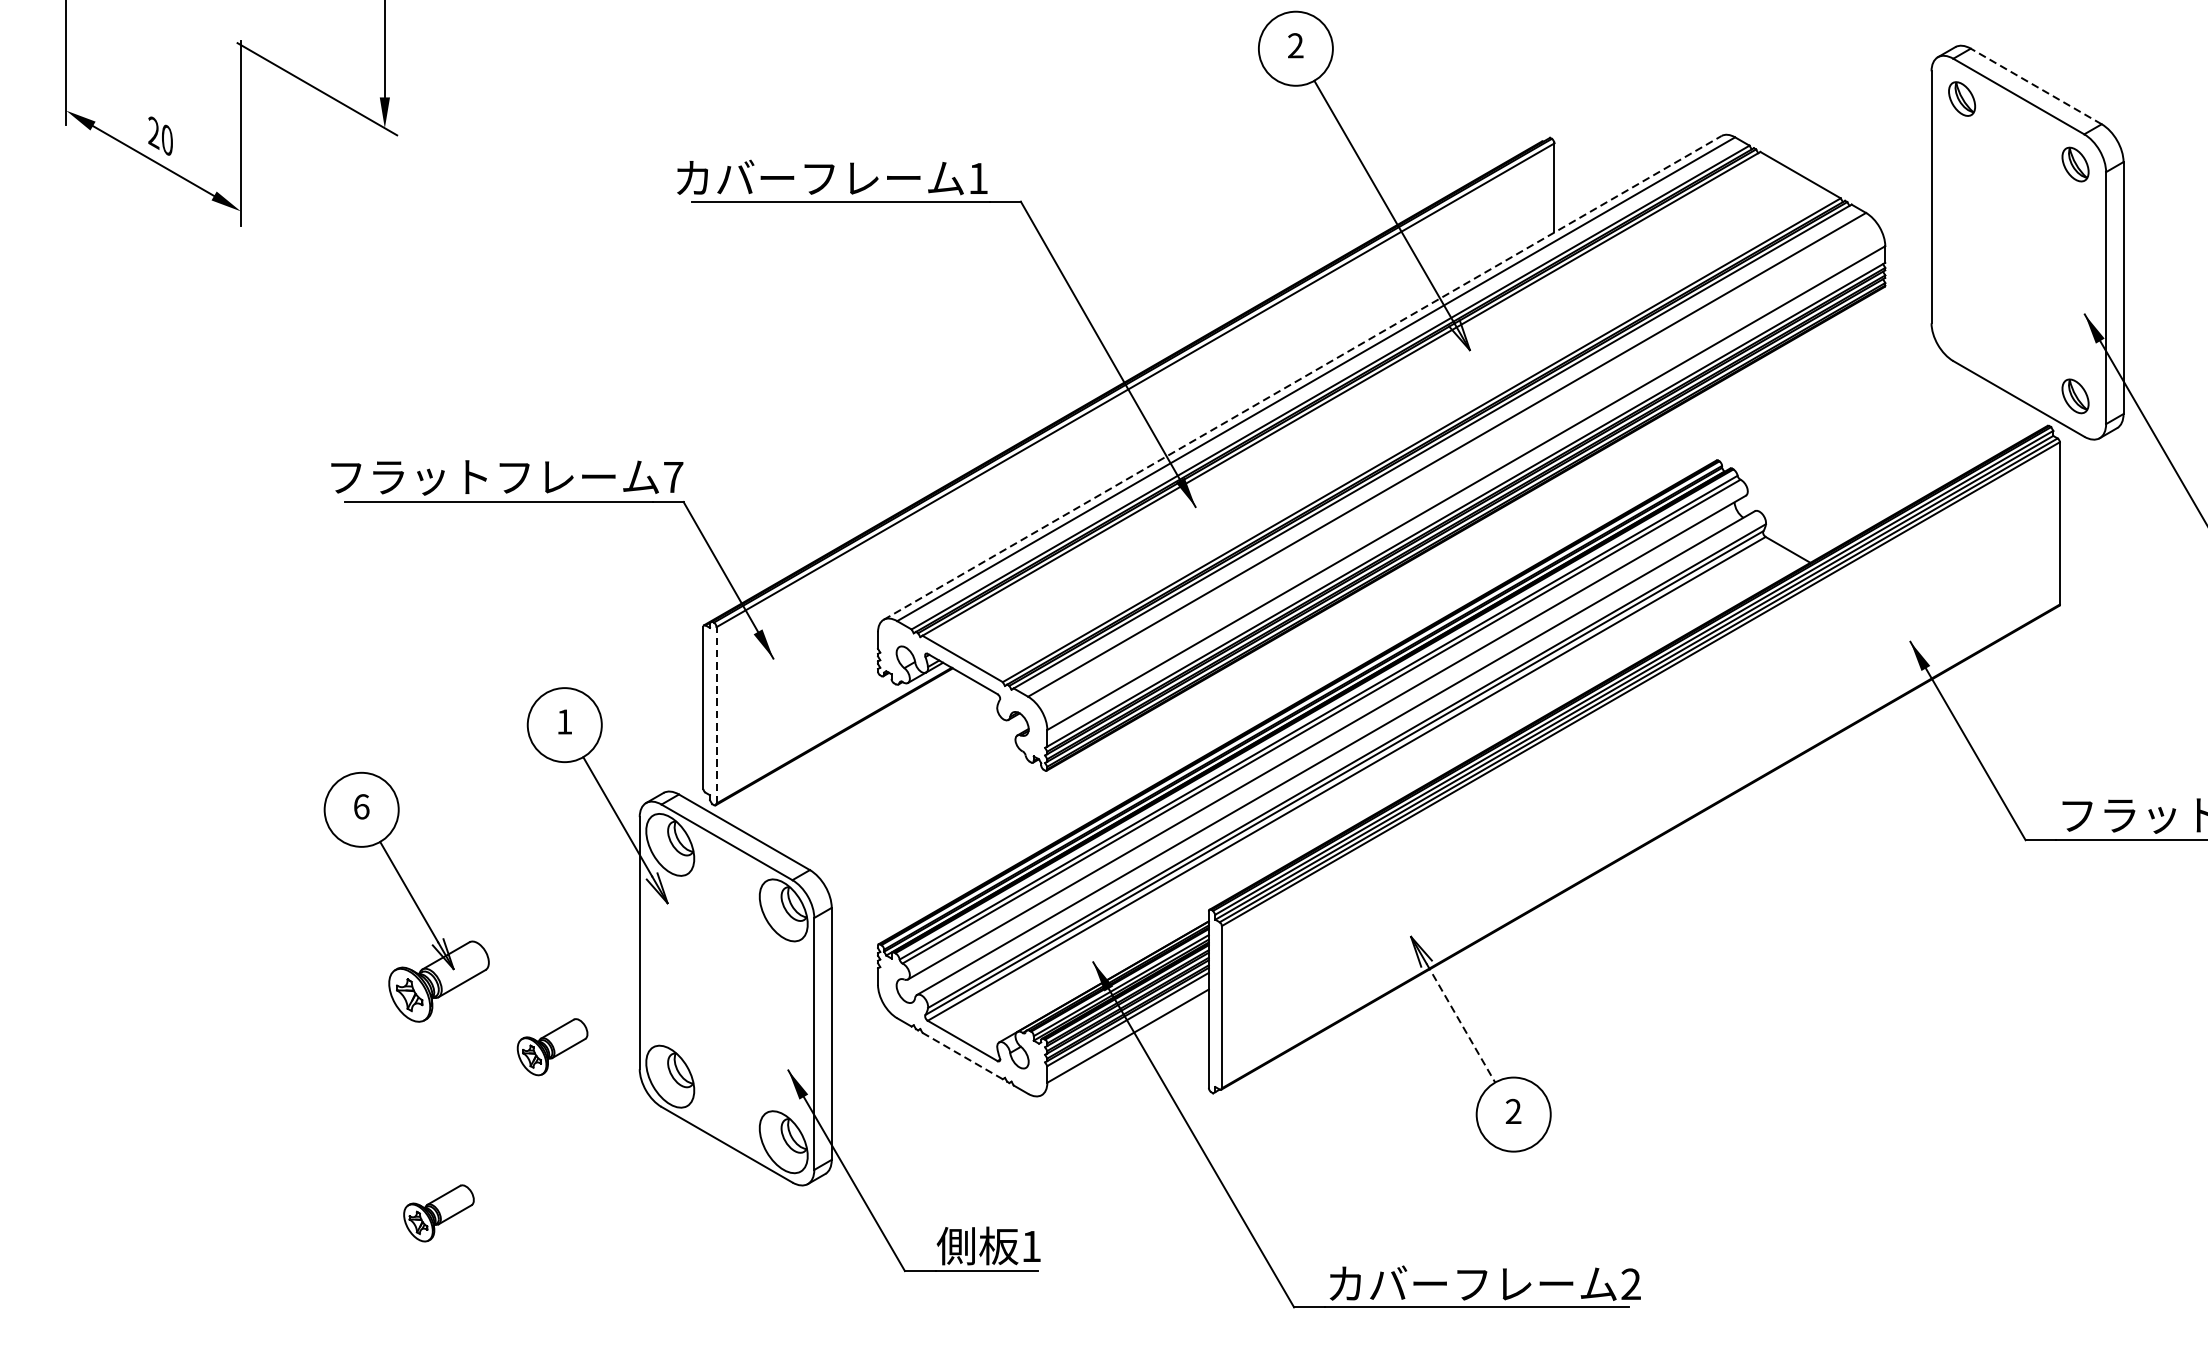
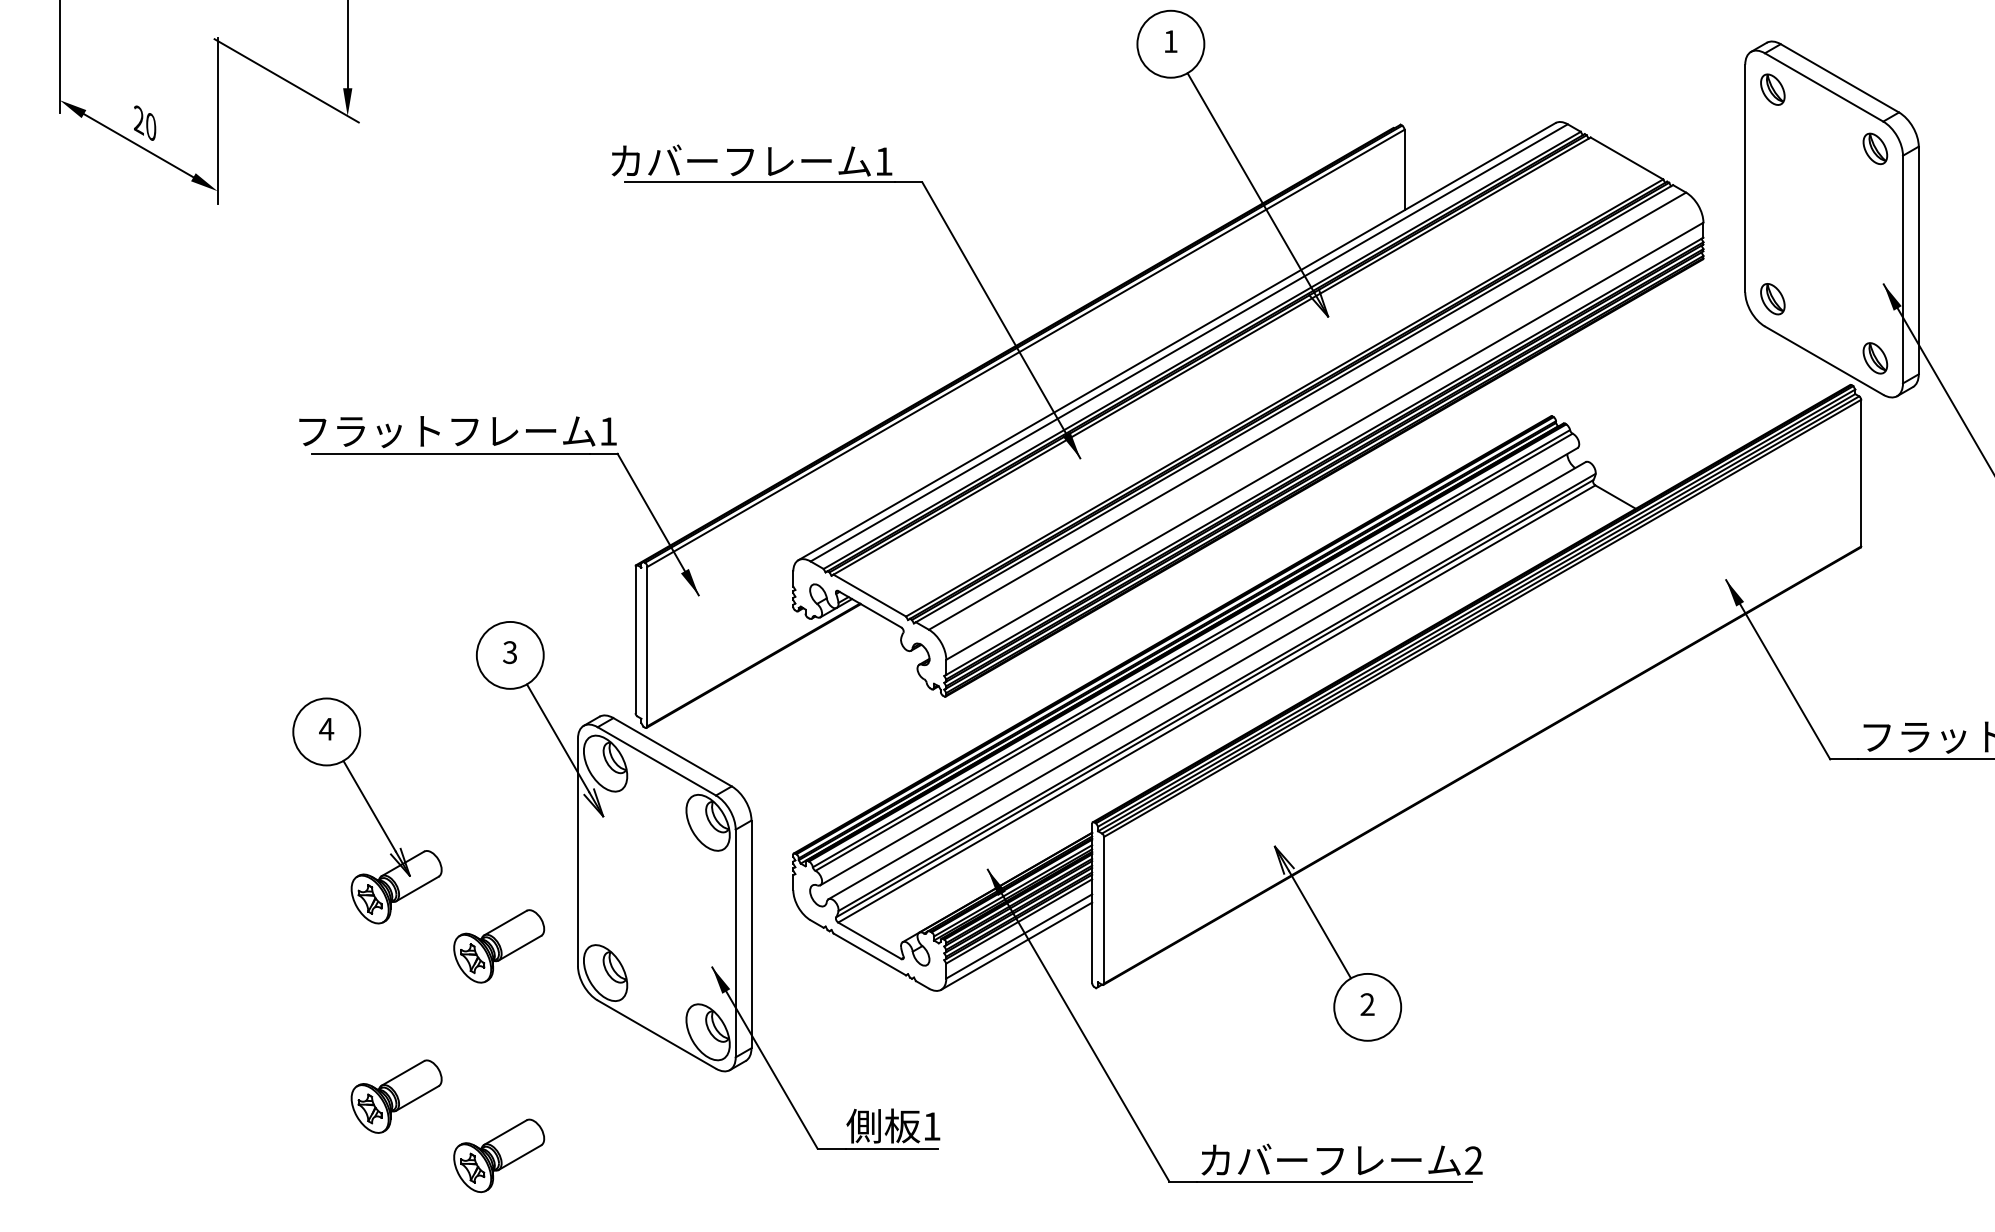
text: (1295, 45) -> (1170, 41), 2 -> 1
line: (2035, 86) -> (1839, 78), dashed -> solid
part: (1961, 331) -> (1772, 299), added
line: (1303, 377) -> (1177, 341), dashed -> solid
text: (673, 477) -> (608, 431), 7 -> 1
line: (716, 715) -> (647, 646), dashed -> solid
text: (563, 721) -> (509, 652), 1 -> 3
text: (361, 806) -> (326, 728), 6 -> 4
line: (1461, 1024) -> (1320, 925), dashed -> solid
line: (1125, 1046) -> (1016, 945), added
part: (552, 1047) -> (499, 946), size x1.43
line: (962, 1056) -> (869, 954), dashed -> solid
part: (438, 1213) -> (396, 1096), size x1.43
part: (552, 1278) -> (499, 1155), added

